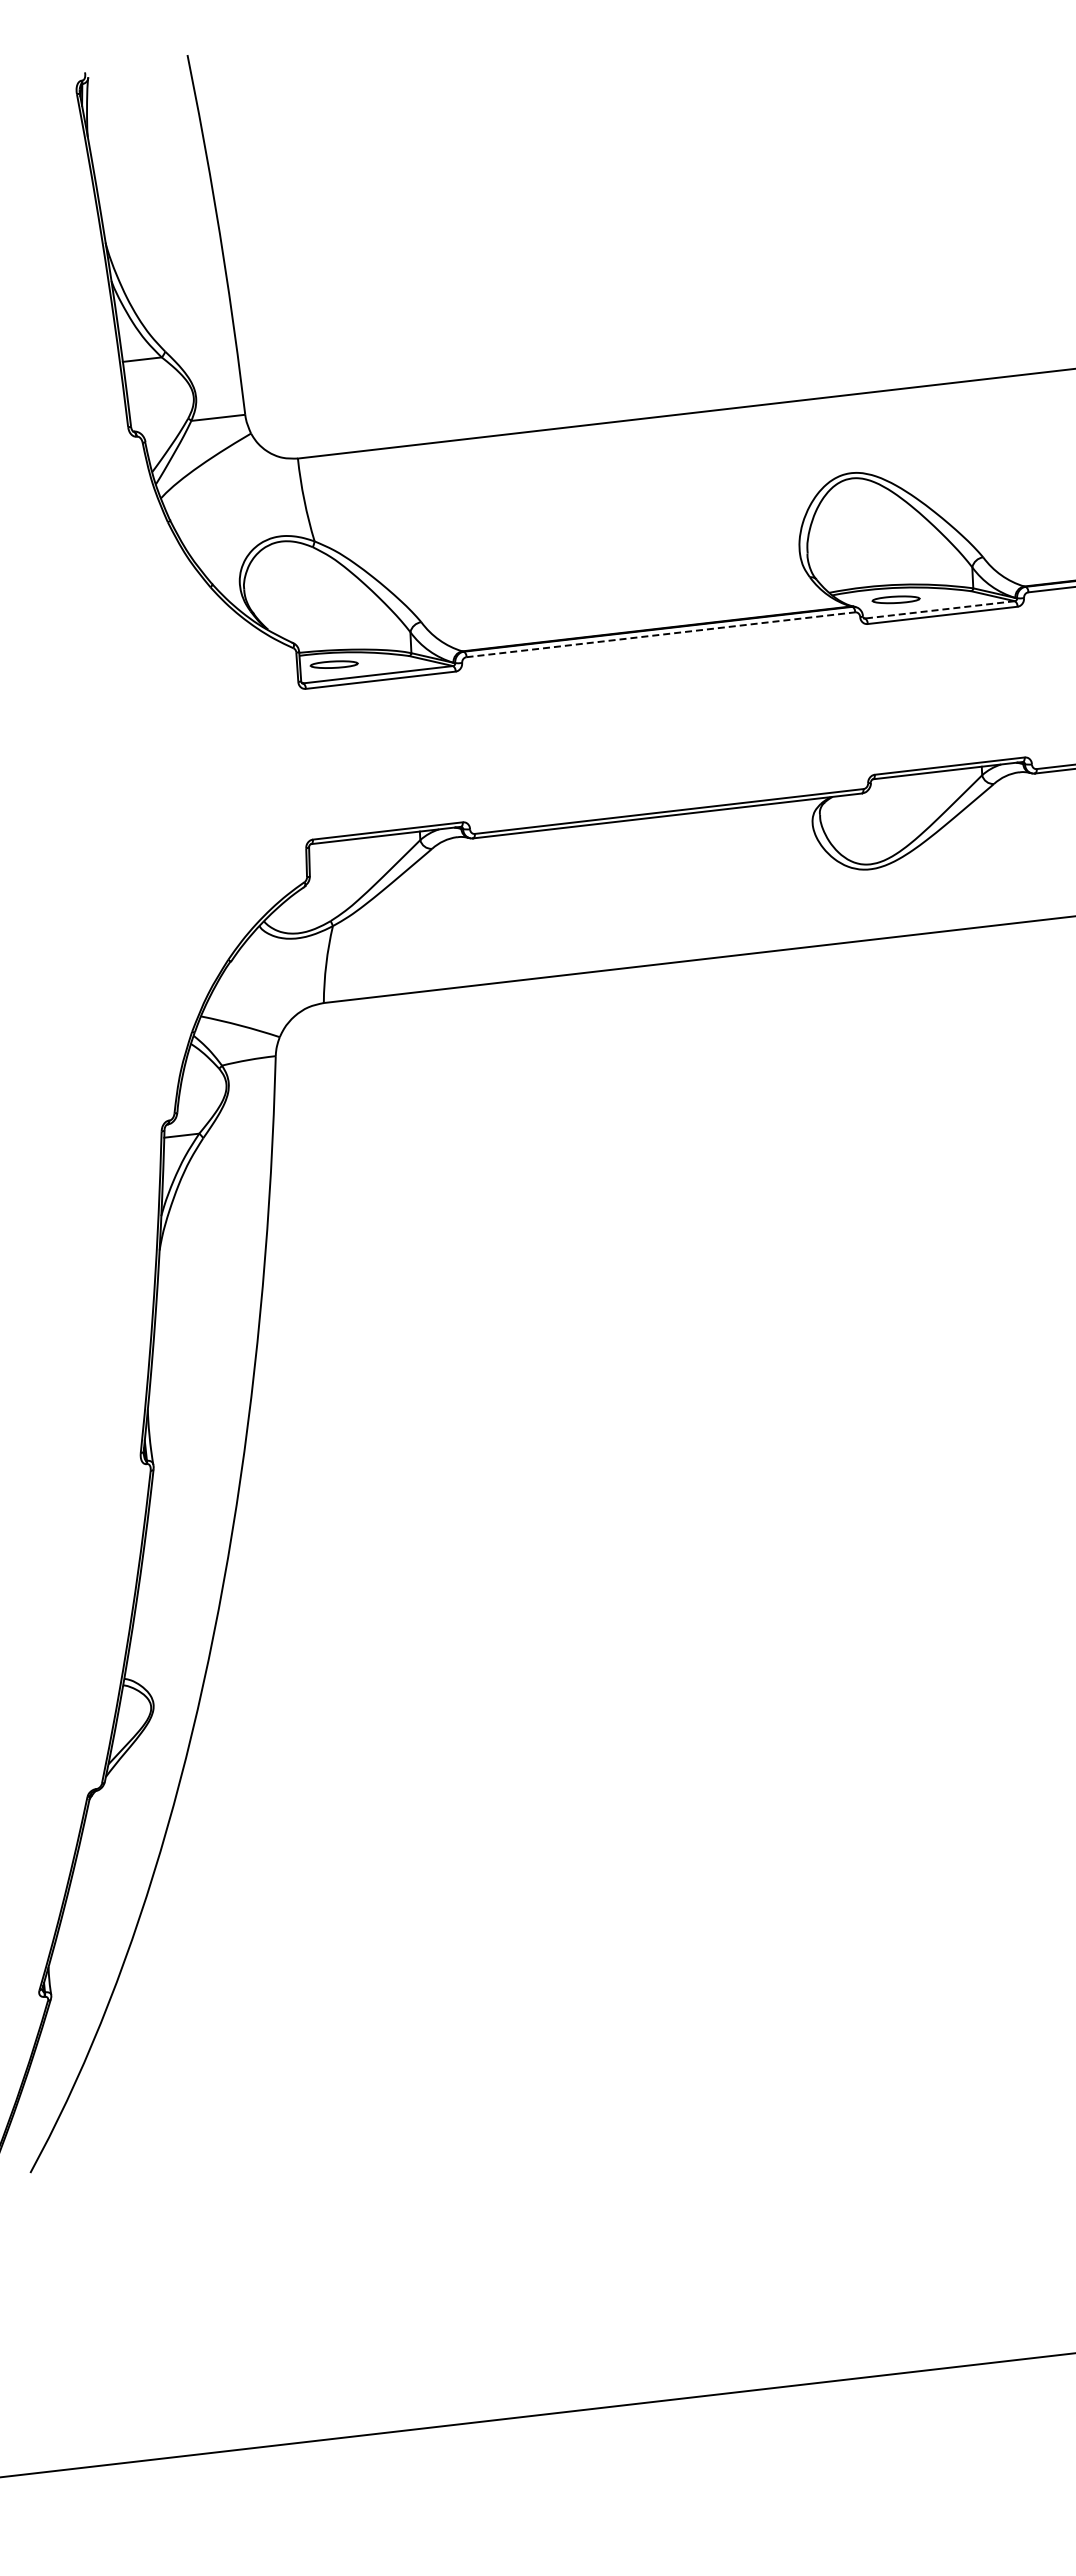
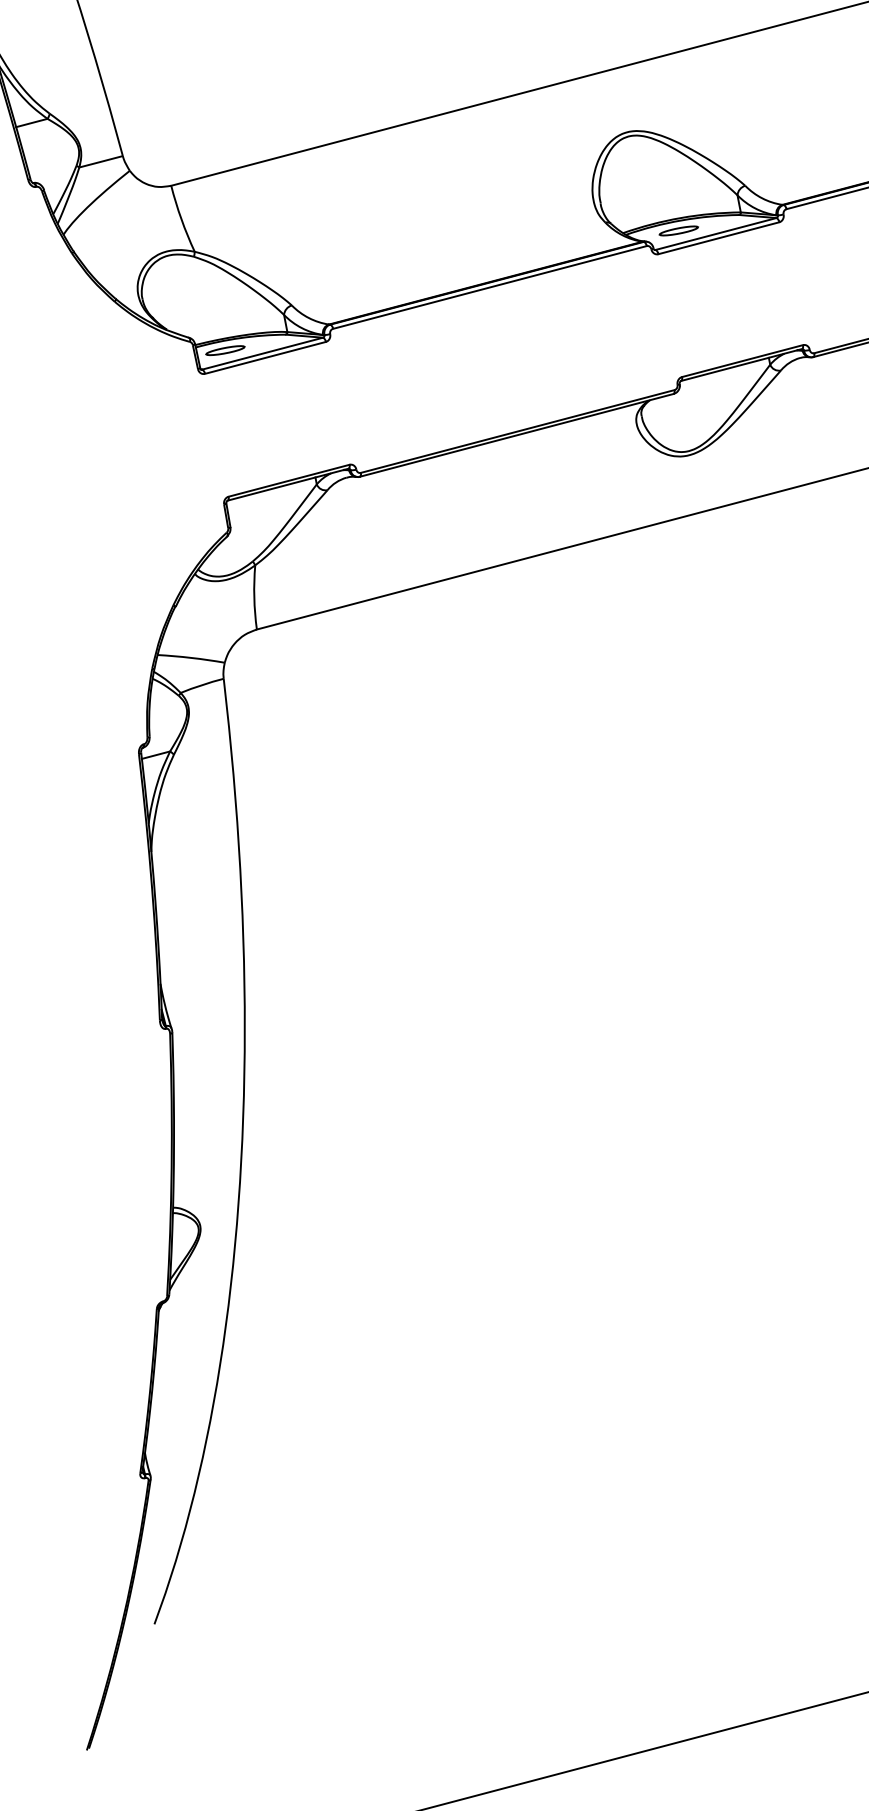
line: (939, 609) -> (715, 233), dashed -> solid
line: (660, 634) -> (489, 287), dashed -> solid

